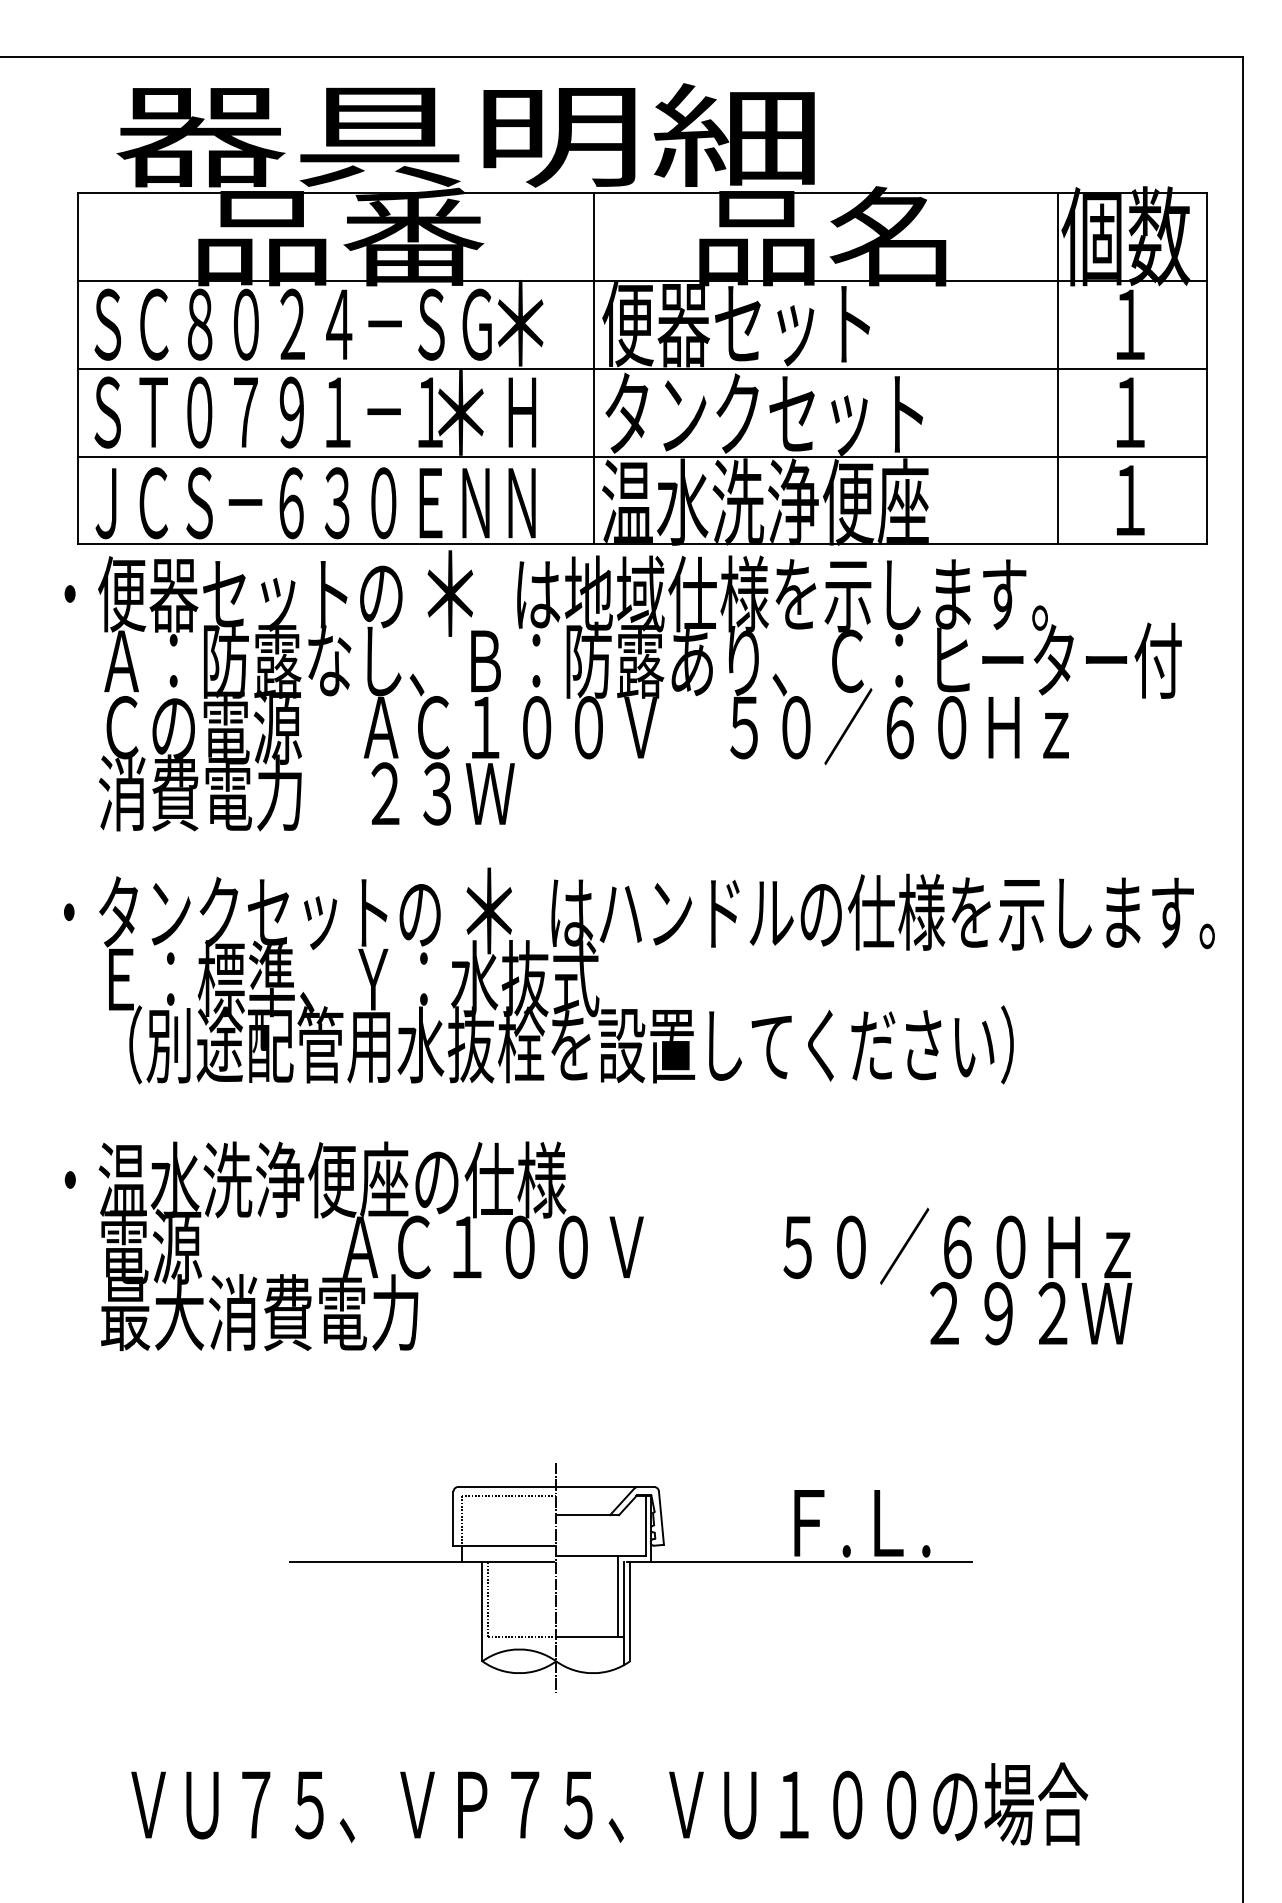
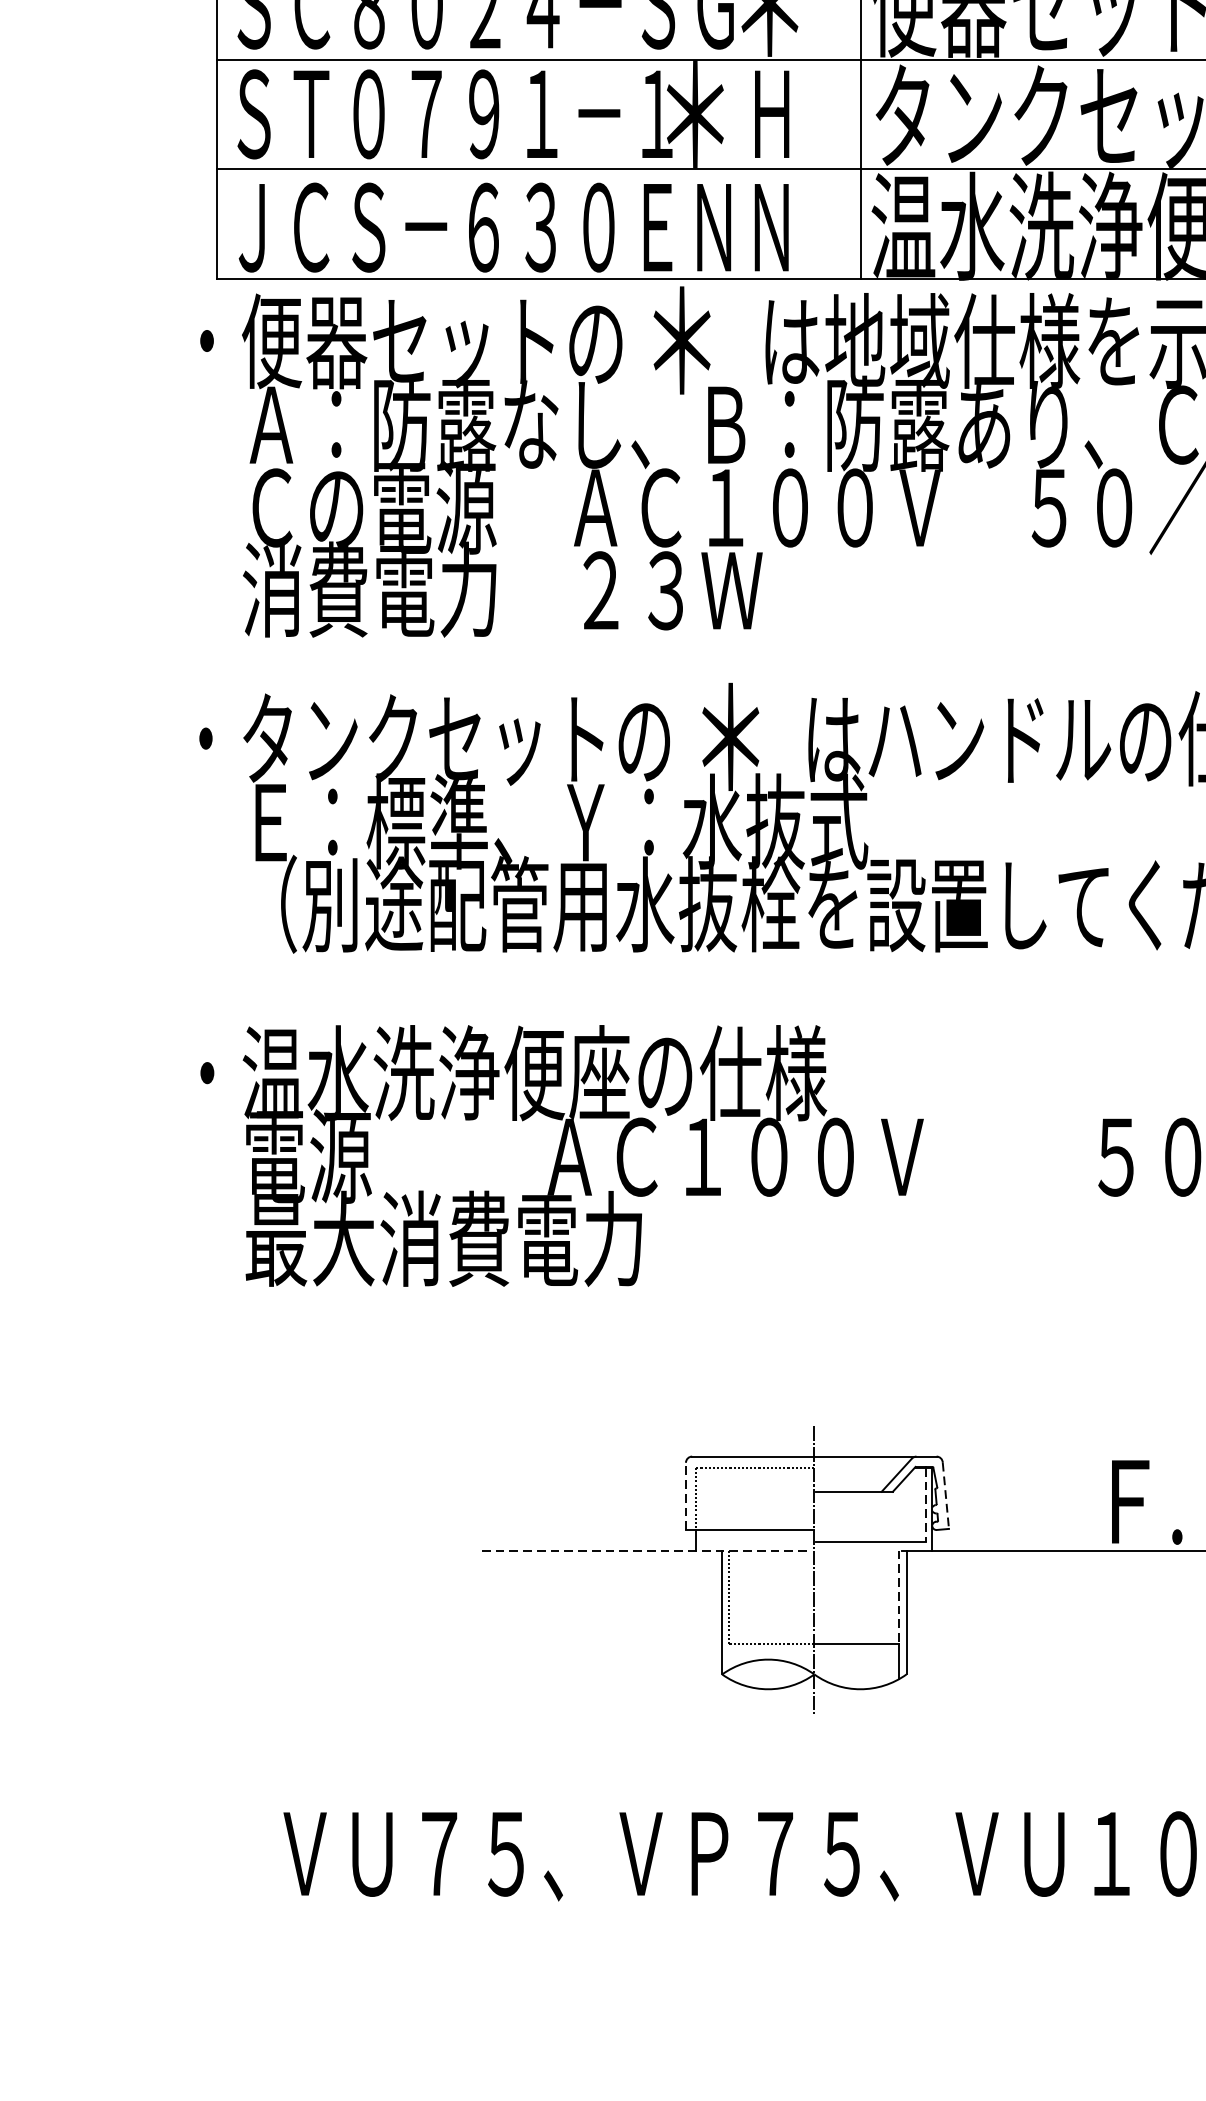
line: (453, 1518) -> (686, 1496), solid -> dashed
line: (661, 1518) -> (945, 1496), solid -> dashed
line: (645, 1525) -> (925, 1504), solid -> dashed
line: (421, 1562) -> (646, 1550), solid -> dashed
line: (618, 1595) -> (892, 1592), removed
line: (624, 1600) -> (899, 1598), solid -> dashed

